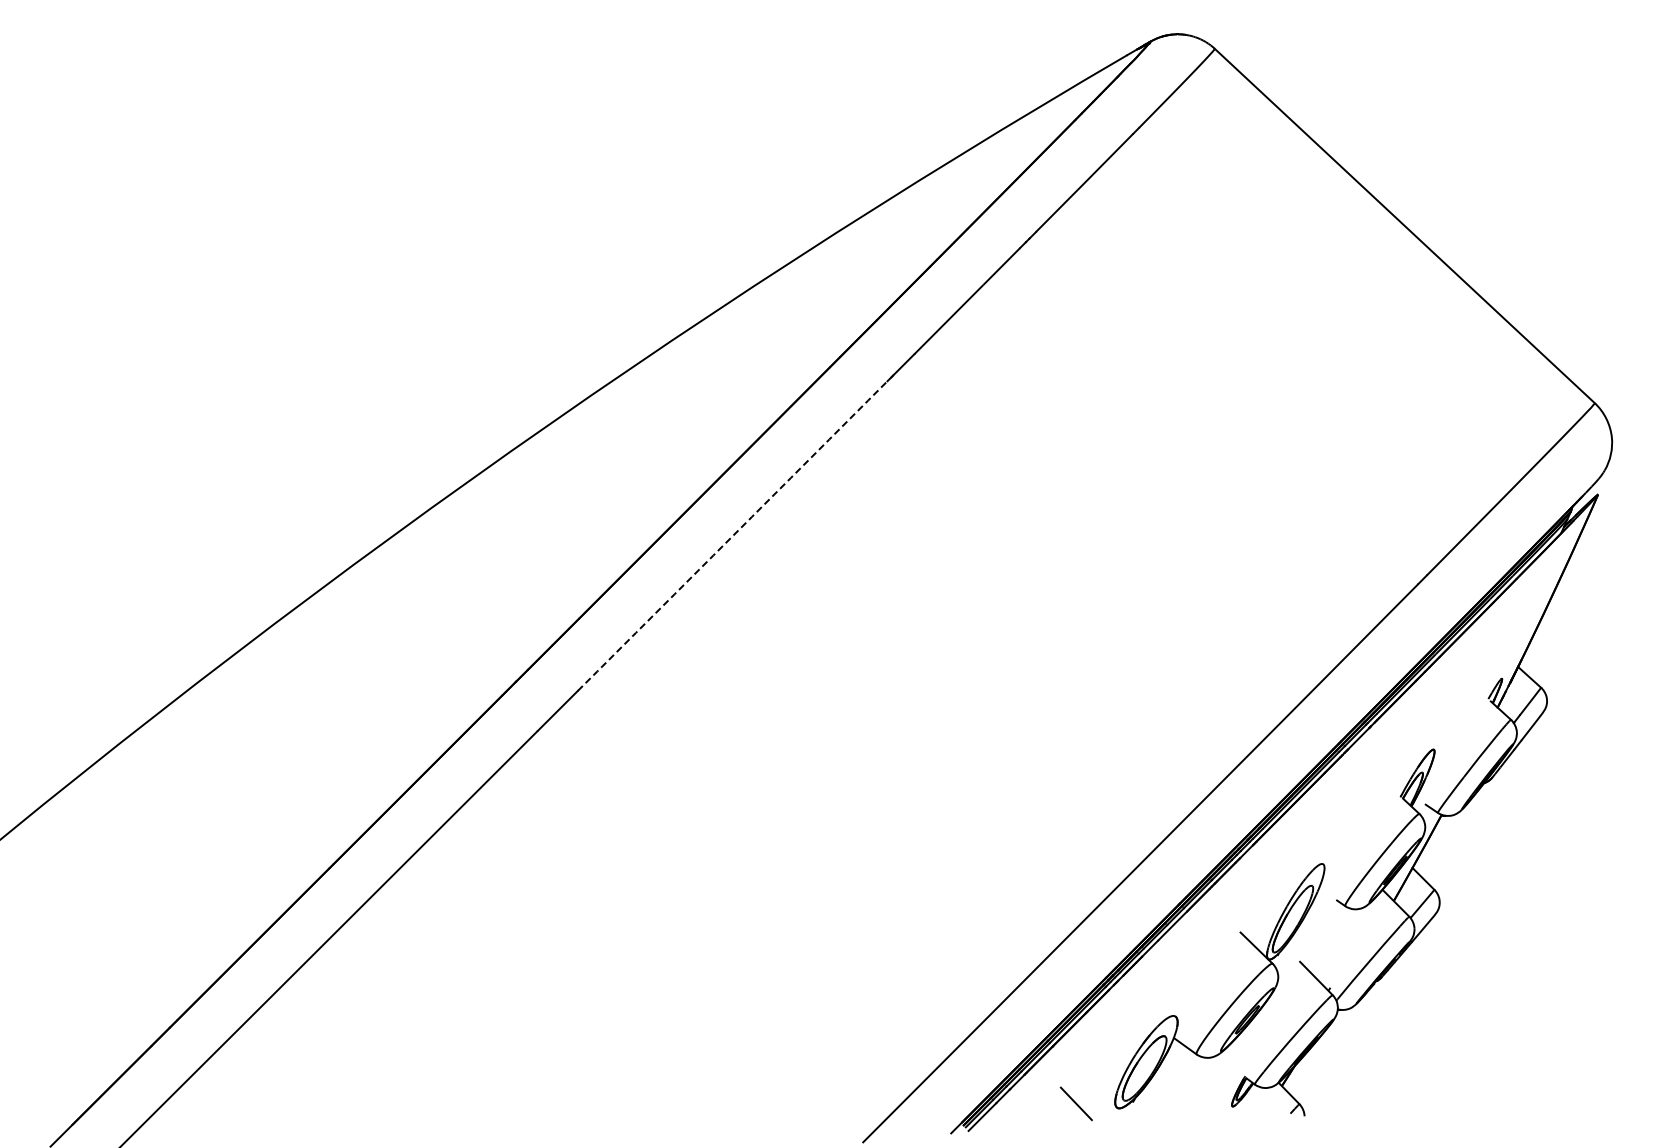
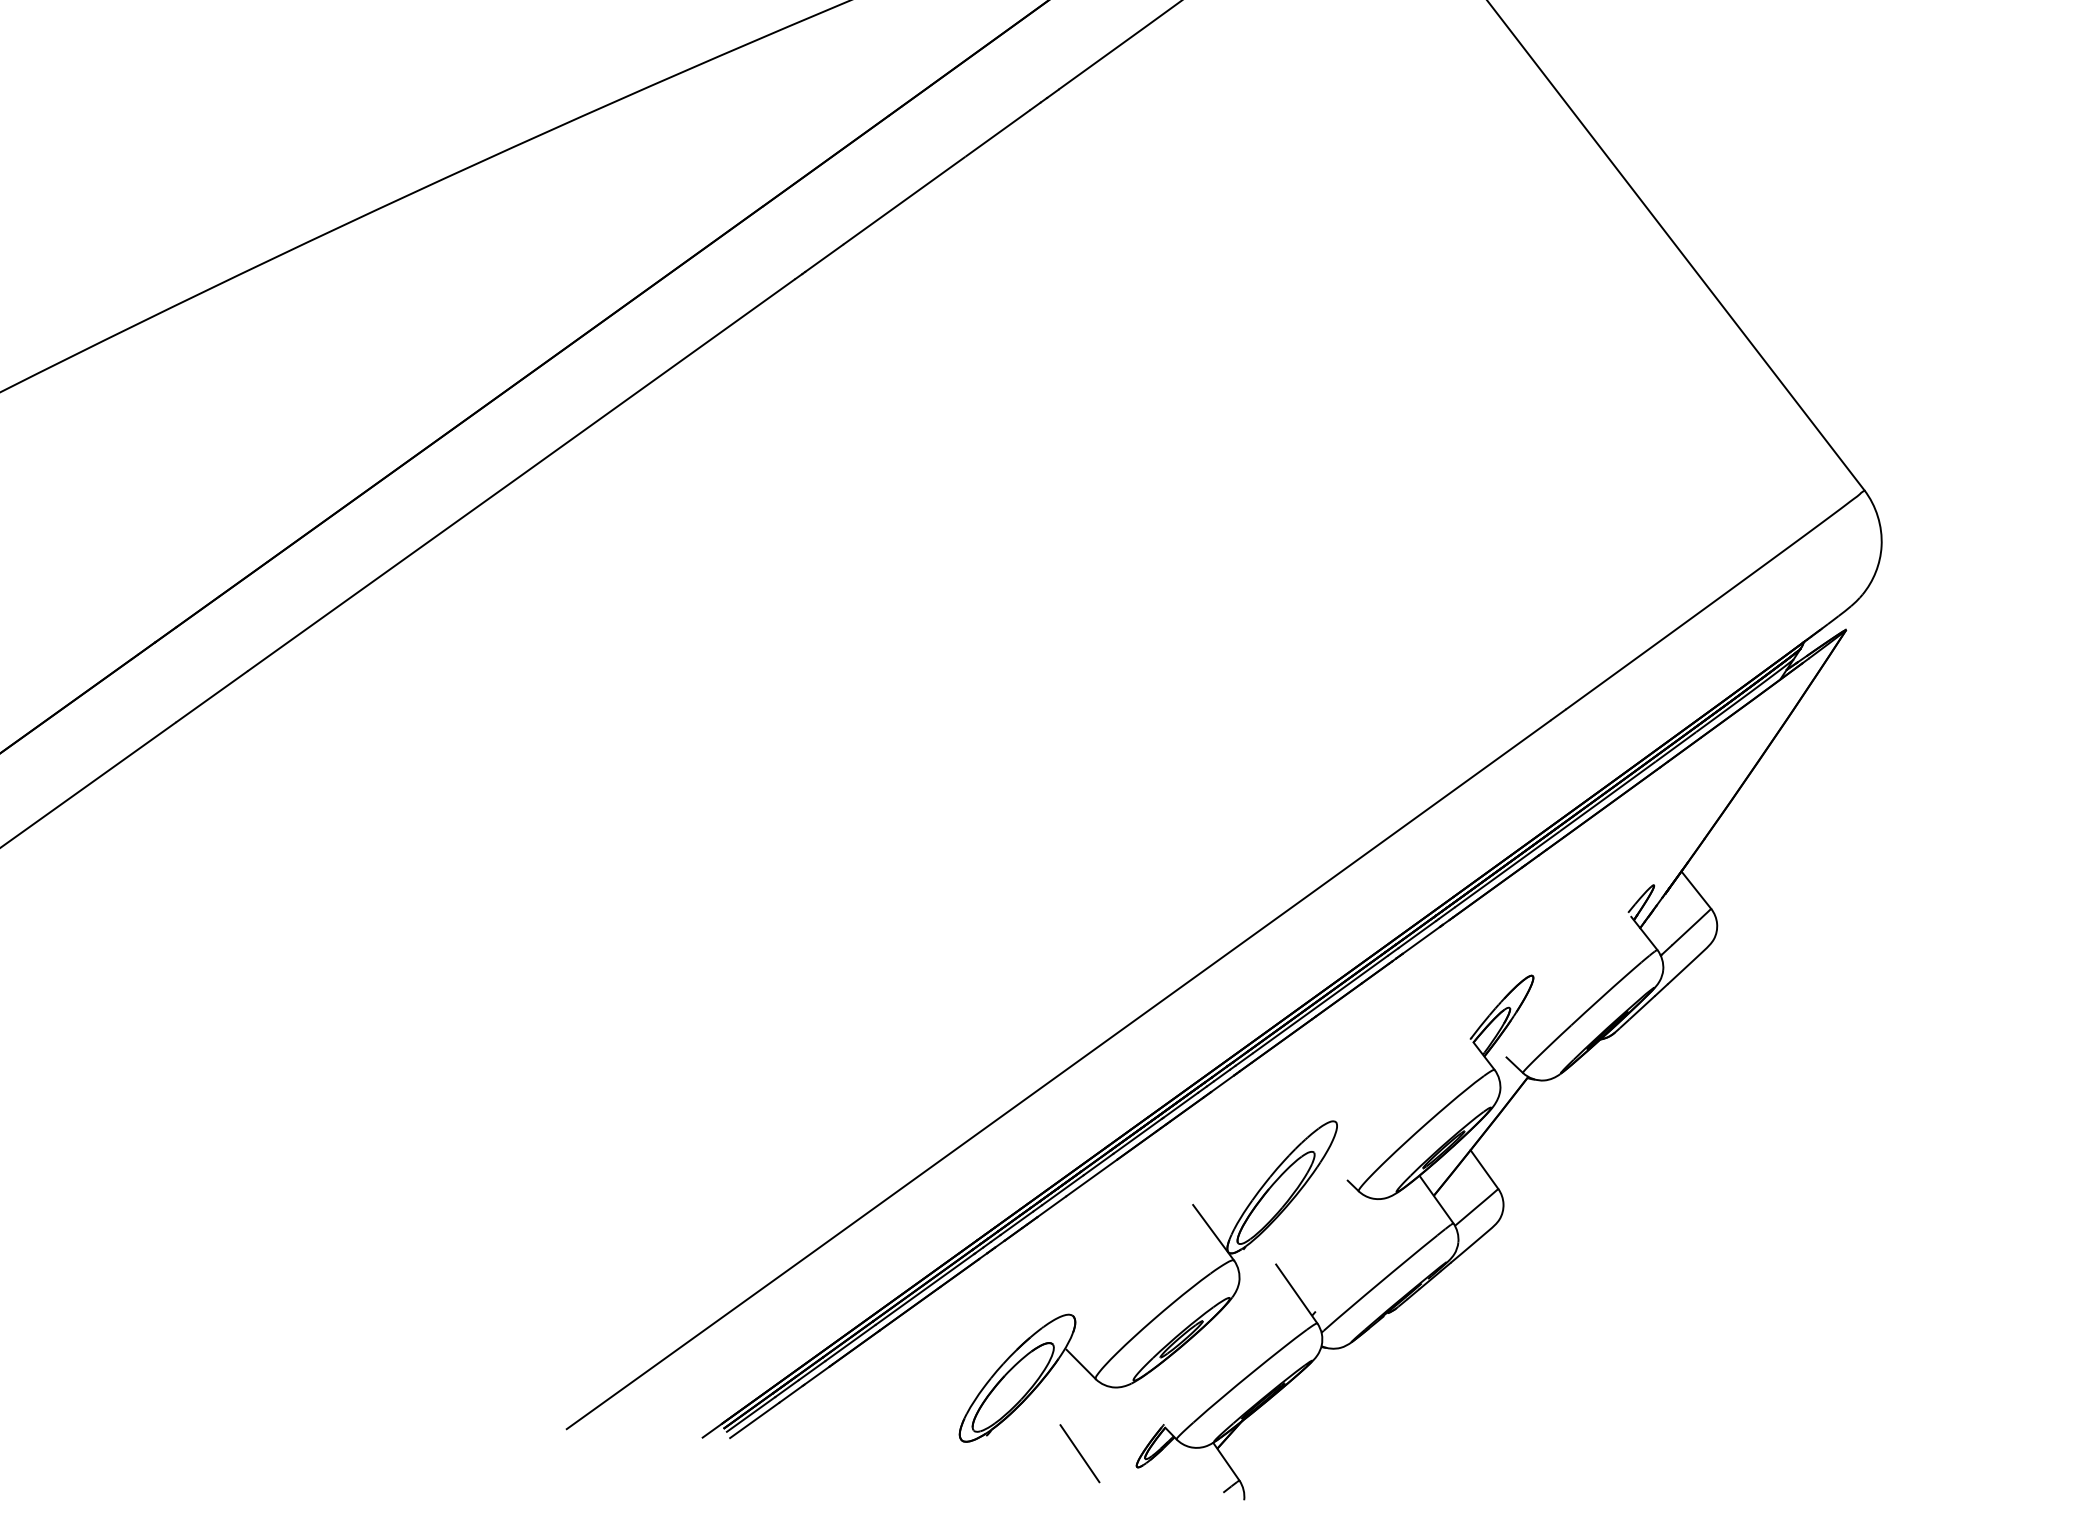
arc: (732, 536) -> (521, 475), dashed -> solid
line: (1075, 1103) -> (1078, 1452), moved

